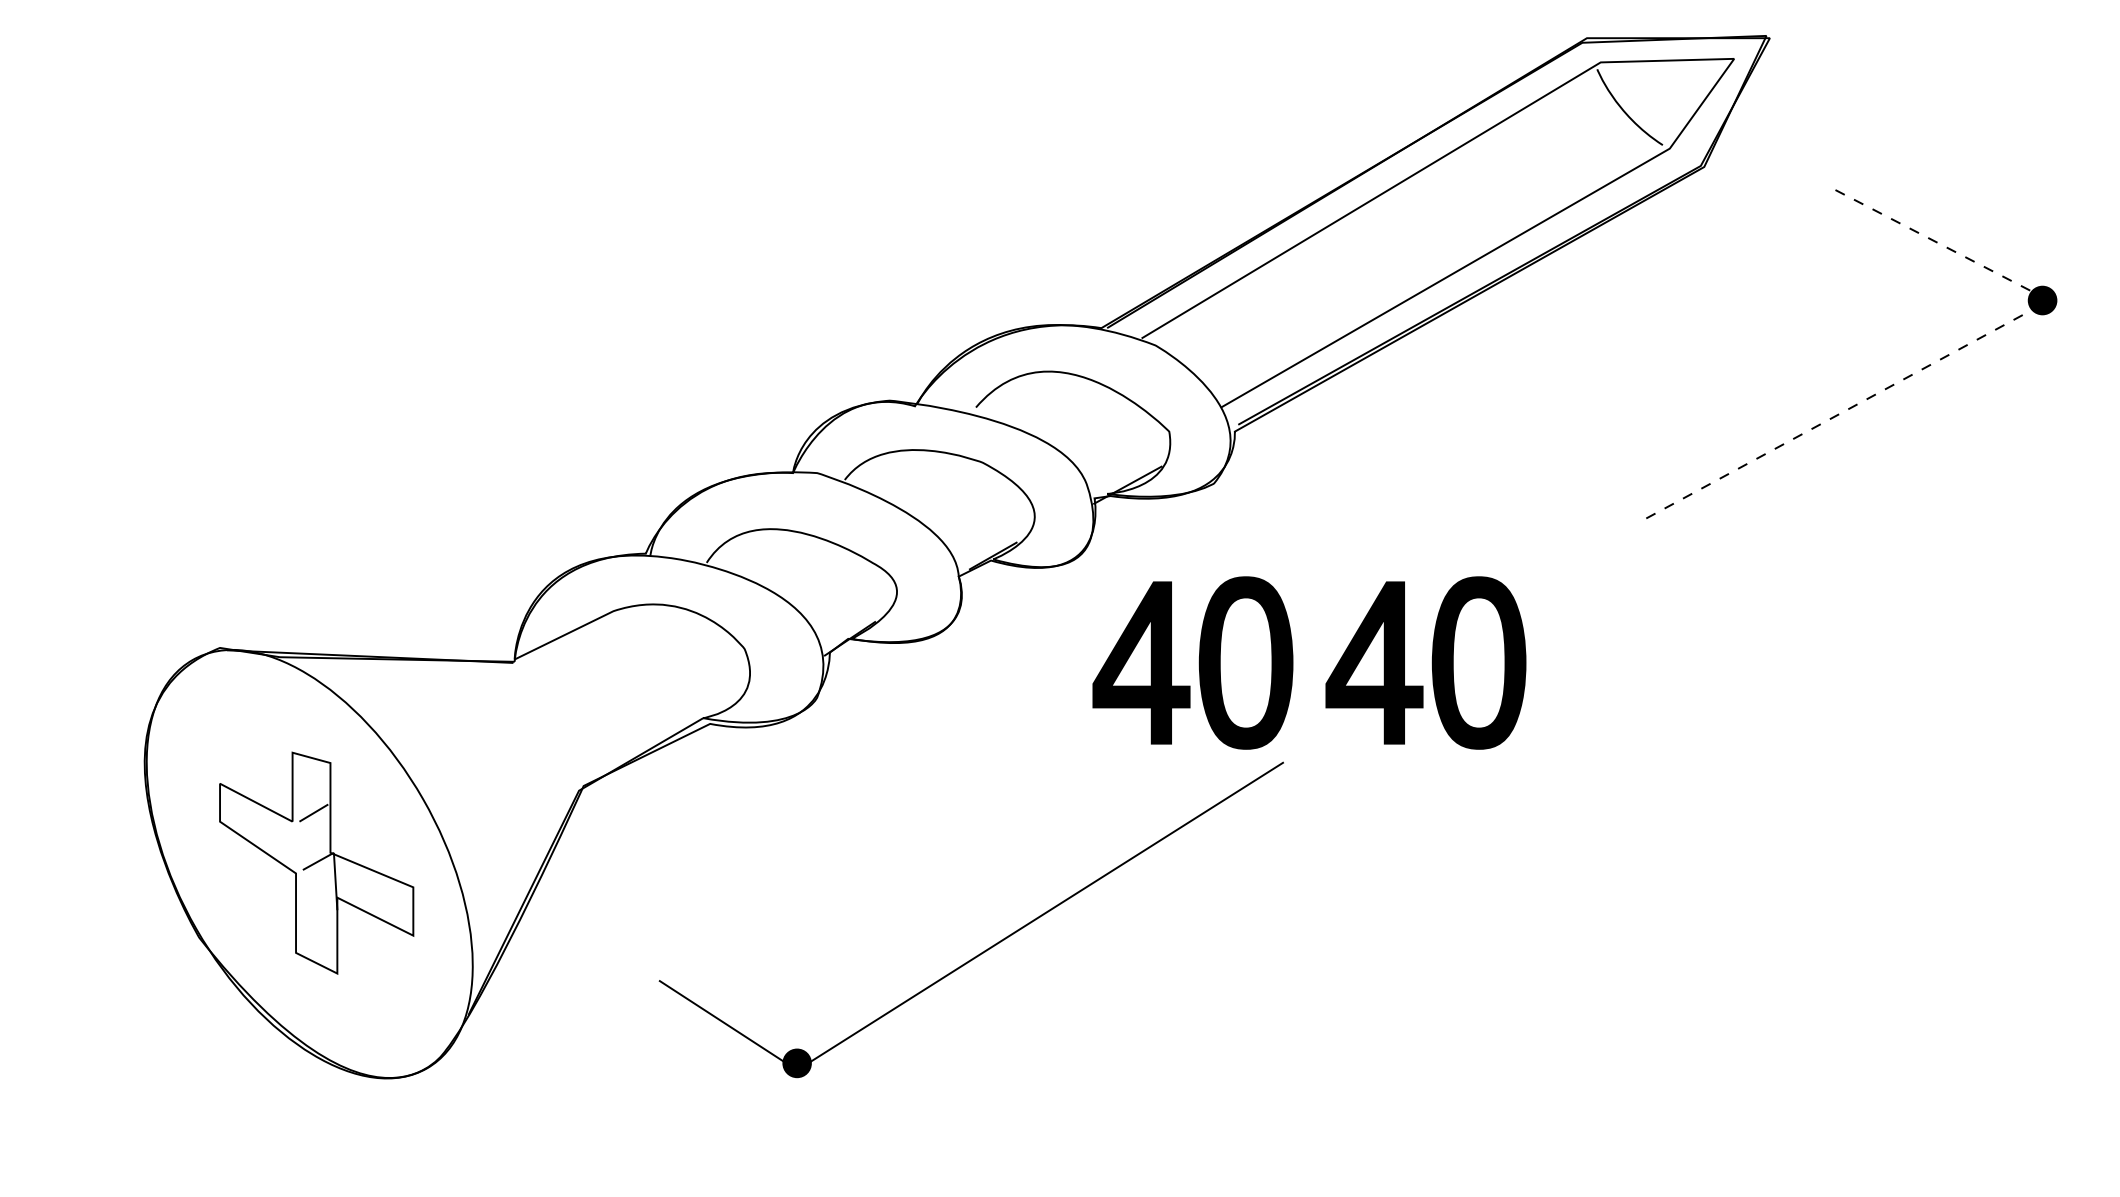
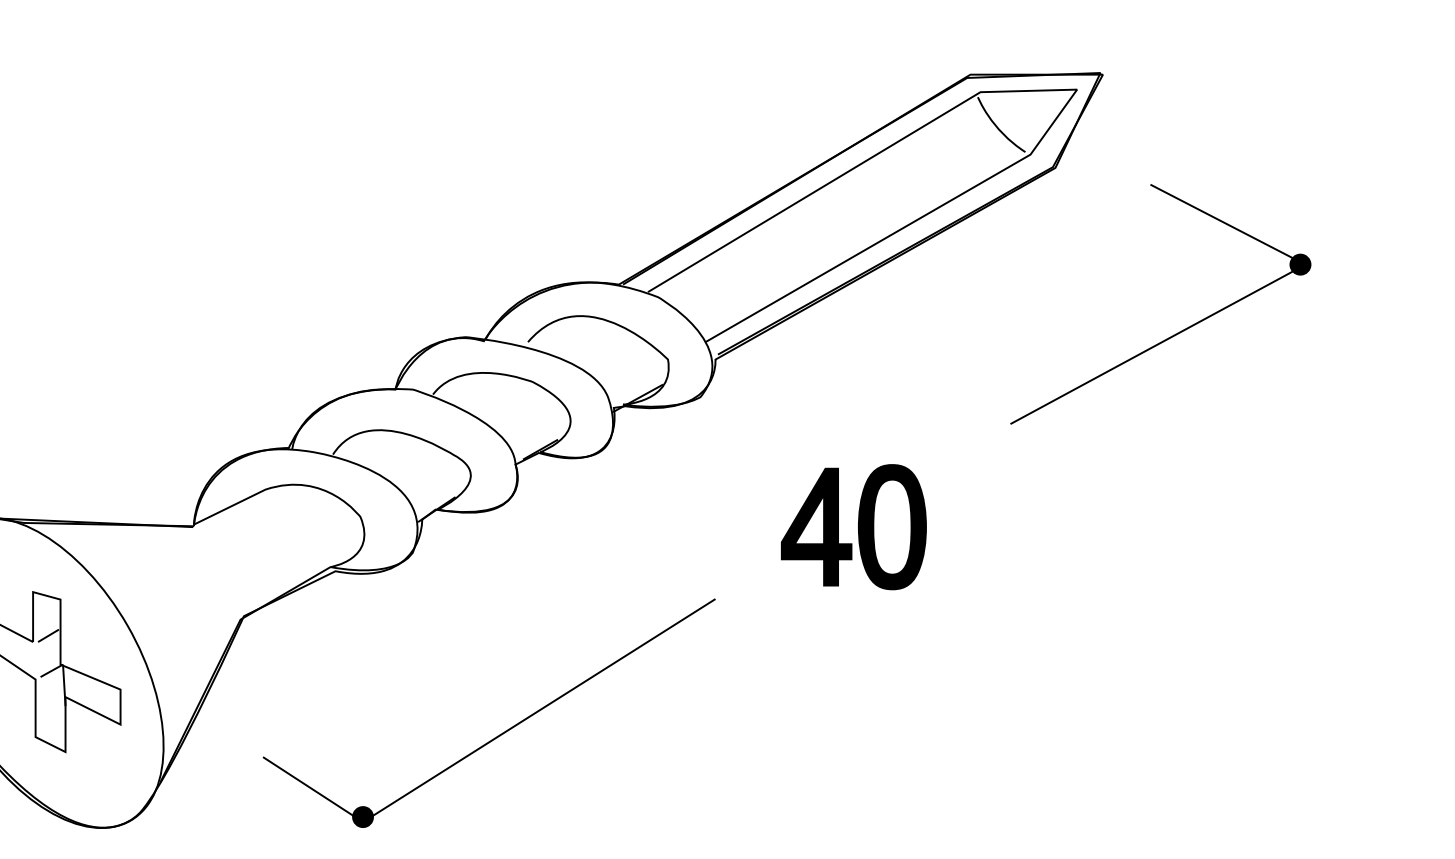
line: (1952, 353) -> (1235, 303), dashed -> solid
part: (1192, 662) -> (684, 526), removed
part: (990, 946) -> (503, 732), moved

